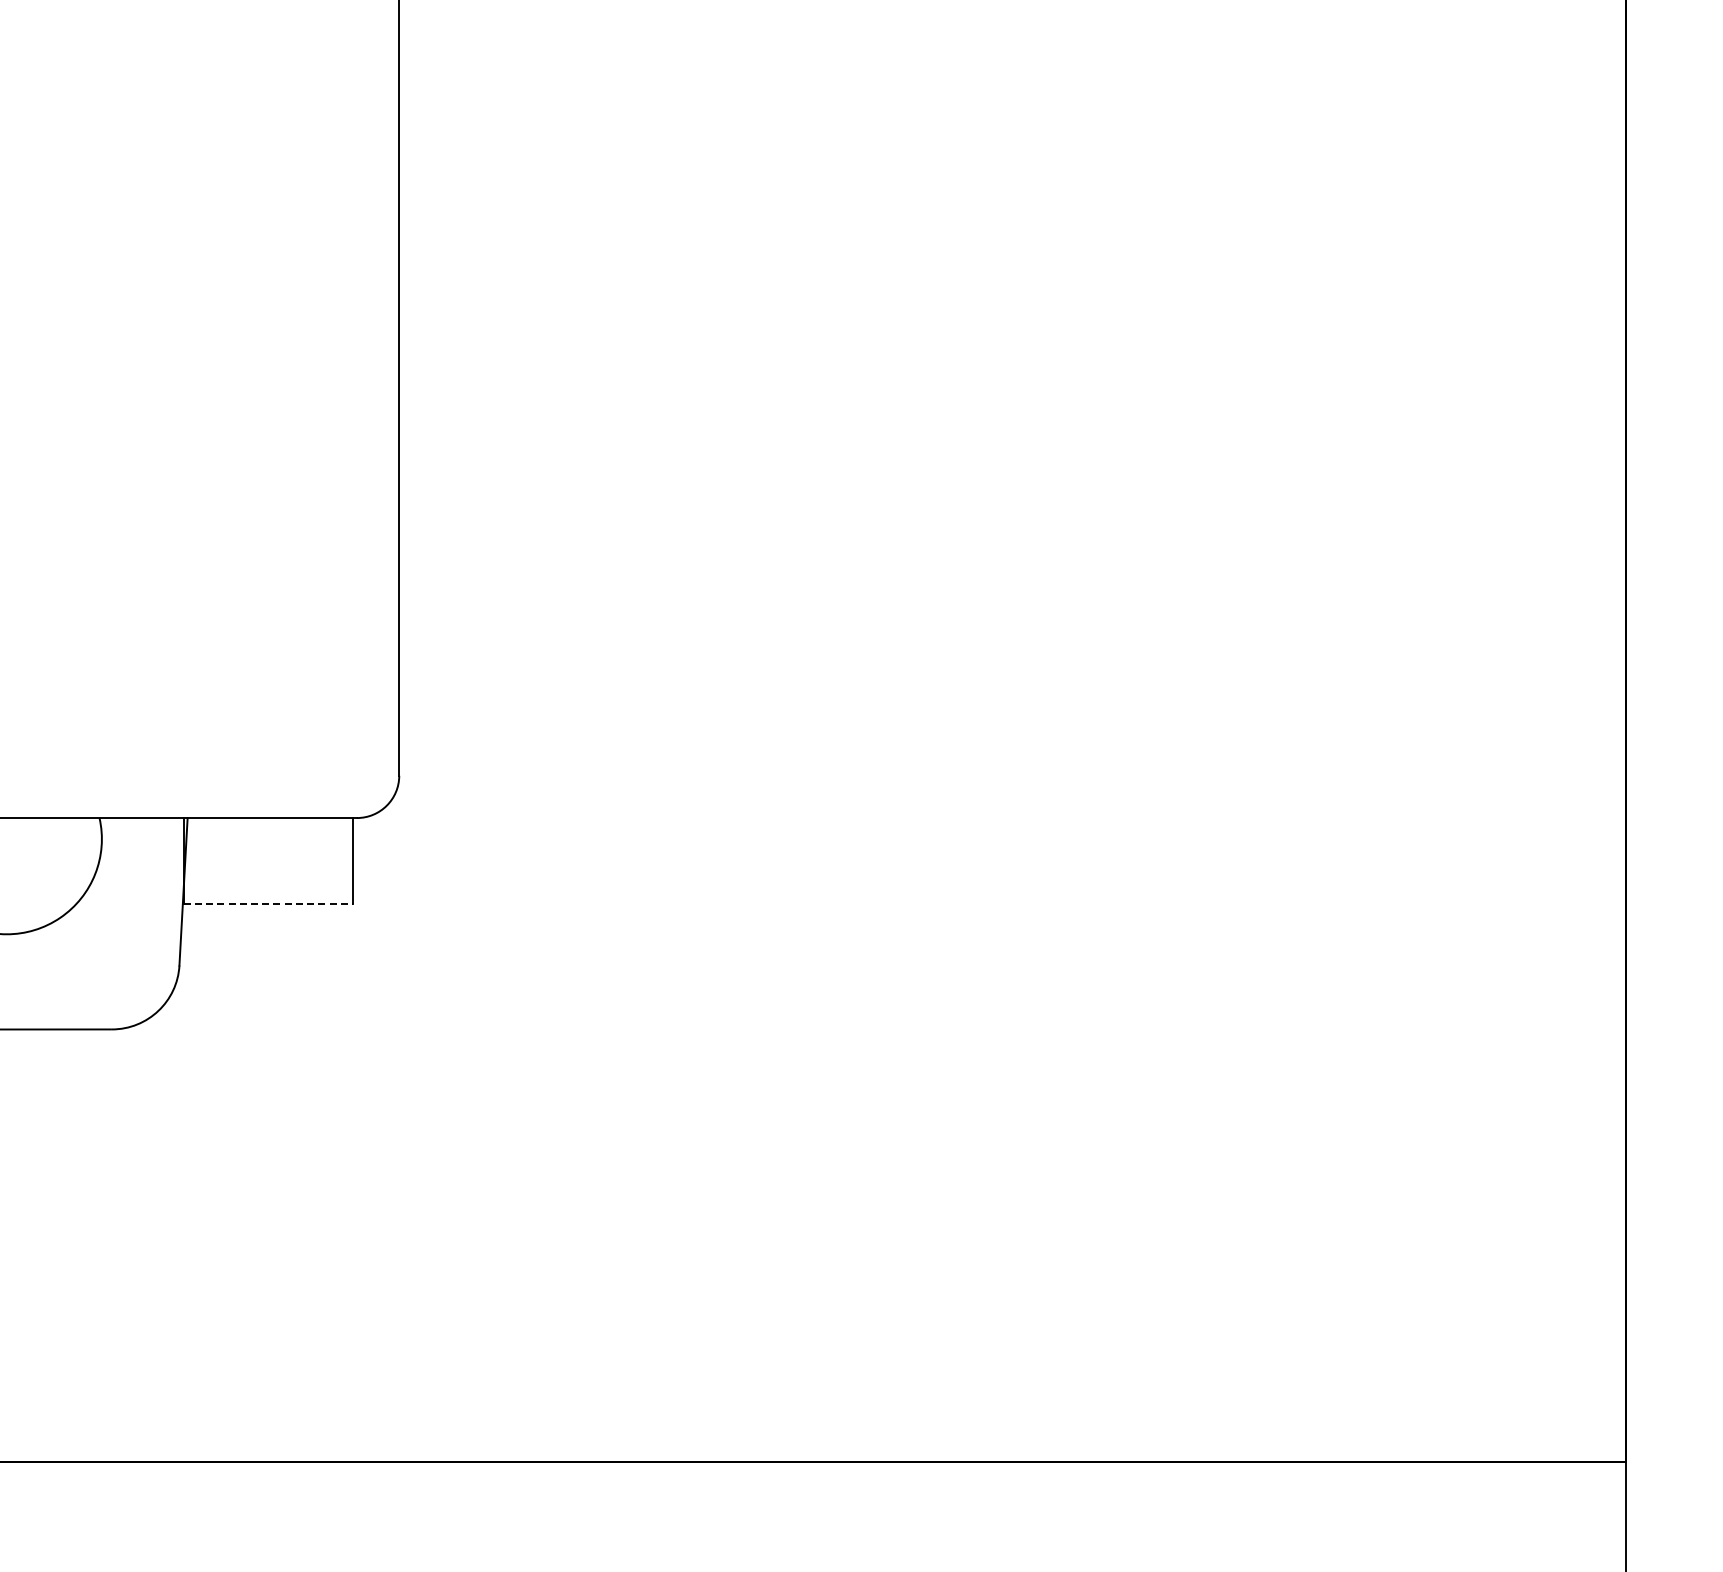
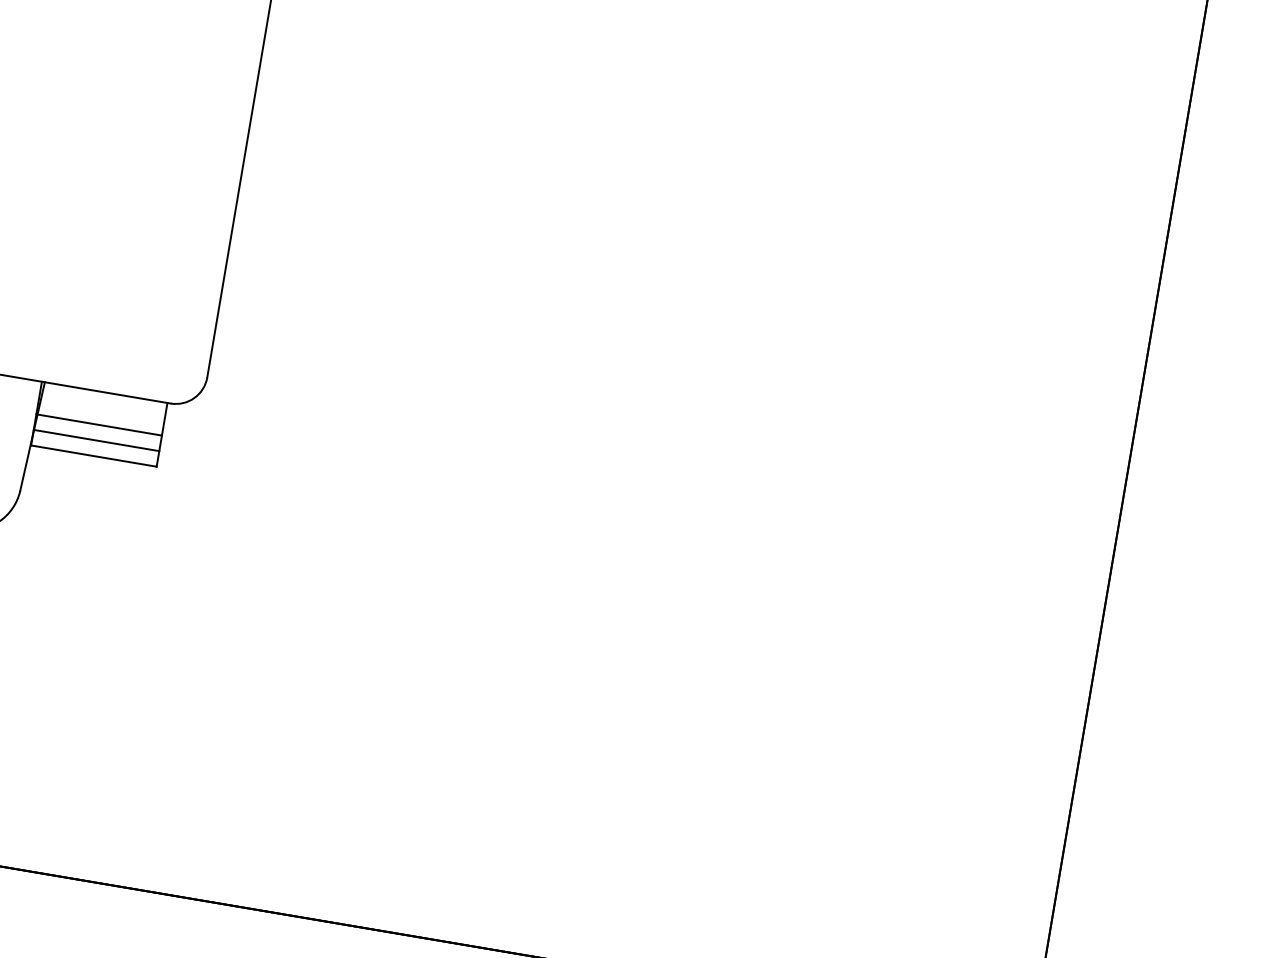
line: (267, 861) -> (98, 424), added
line: (267, 882) -> (96, 440), added
line: (268, 903) -> (94, 455), dashed -> solid

